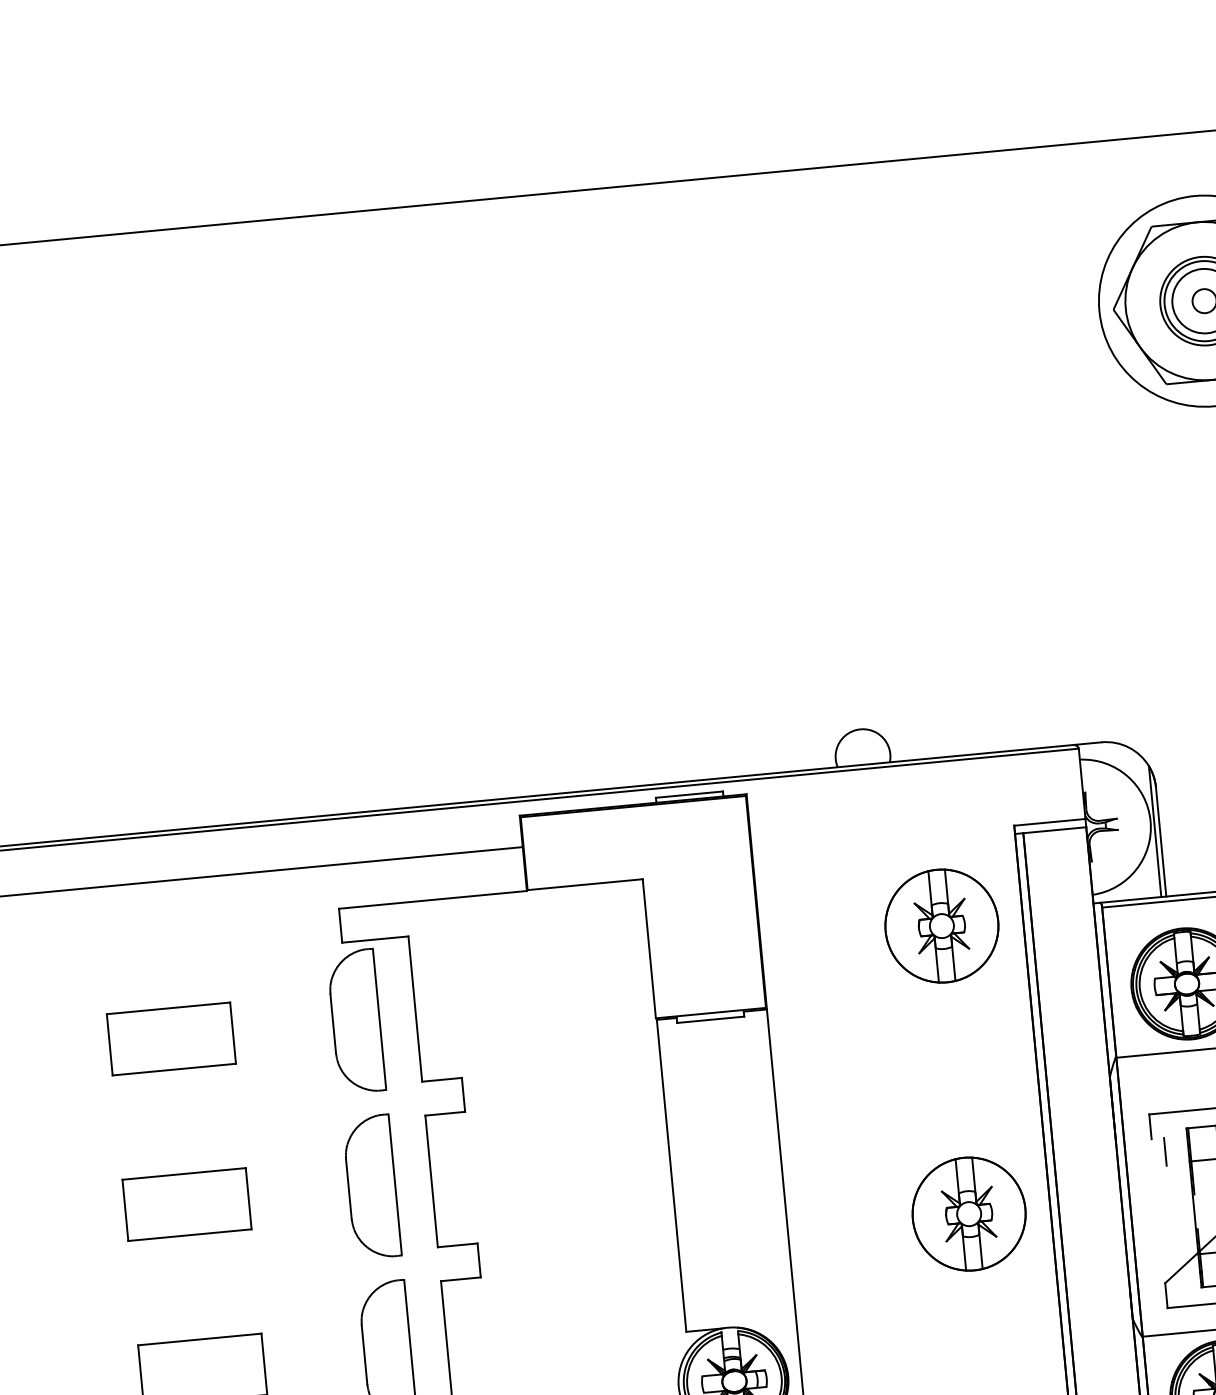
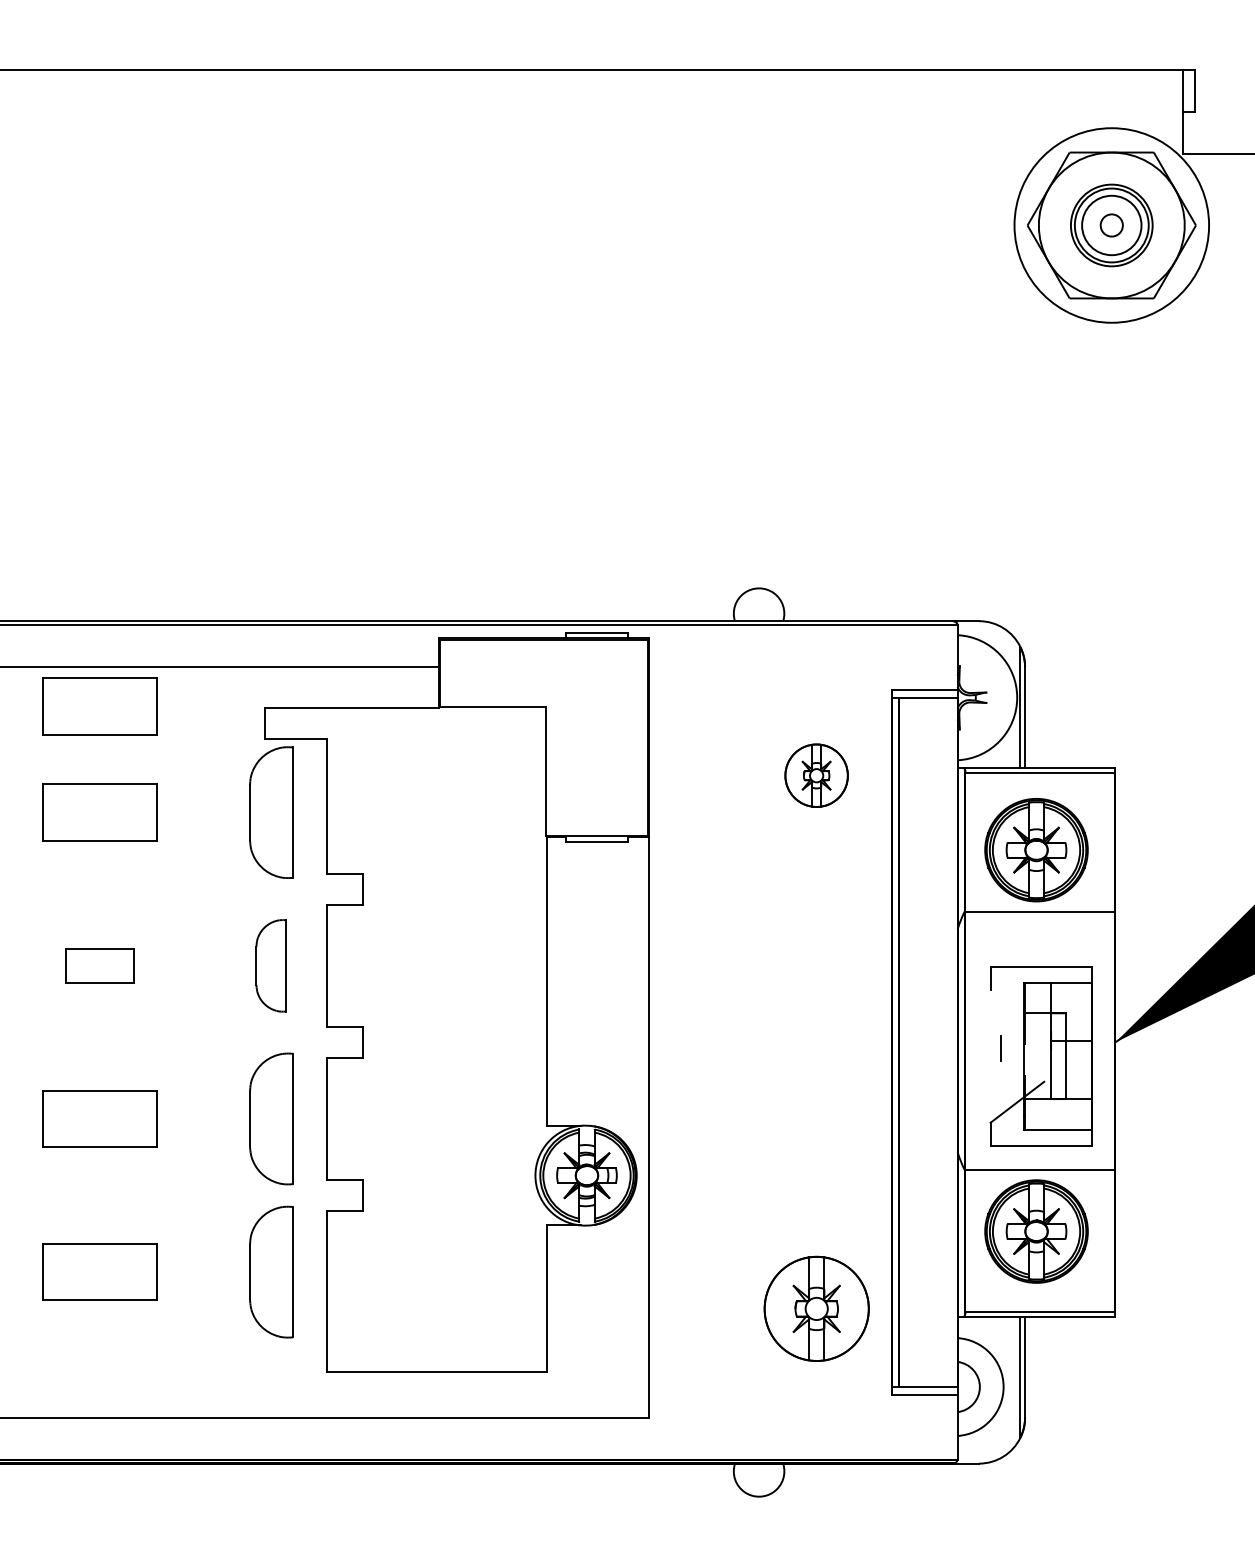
part: (159, 924) -> (99, 706), added
part: (941, 925) -> (816, 775), size x0.6
line: (1164, 1152) -> (1000, 1048), moved
part: (372, 1186) -> (271, 965), size x0.7
part: (186, 1204) -> (99, 965), size x0.6
part: (968, 1214) -> (816, 1042), removed

